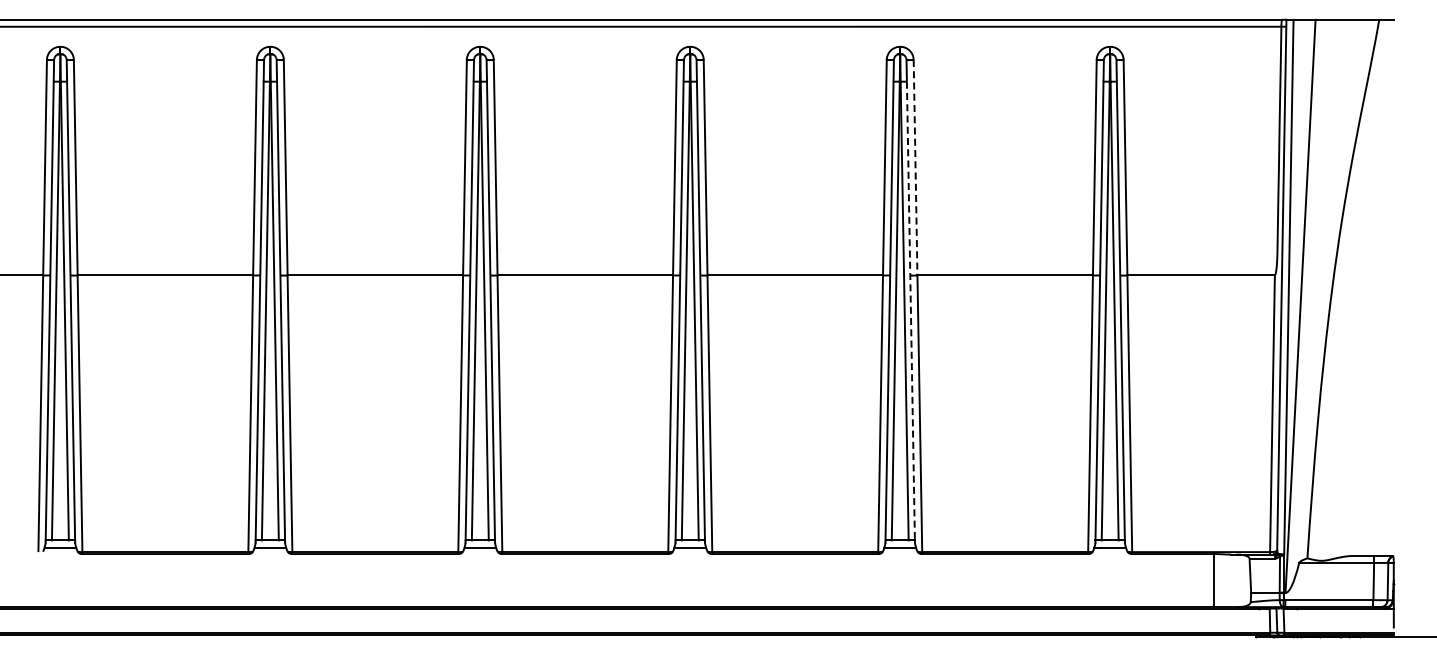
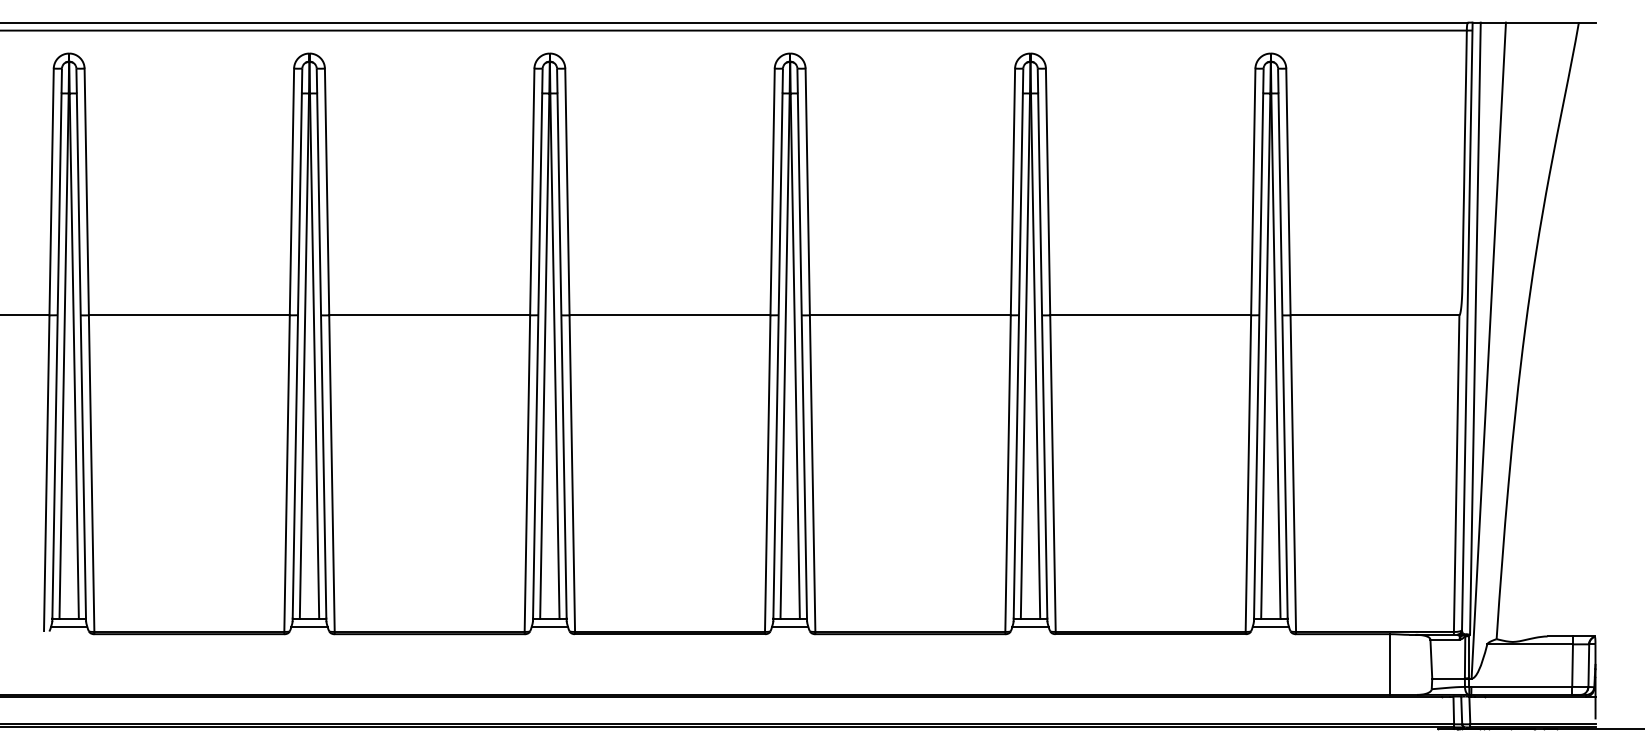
line: (915, 167) -> (1048, 191), dashed -> solid
line: (910, 311) -> (1042, 356), dashed -> solid

